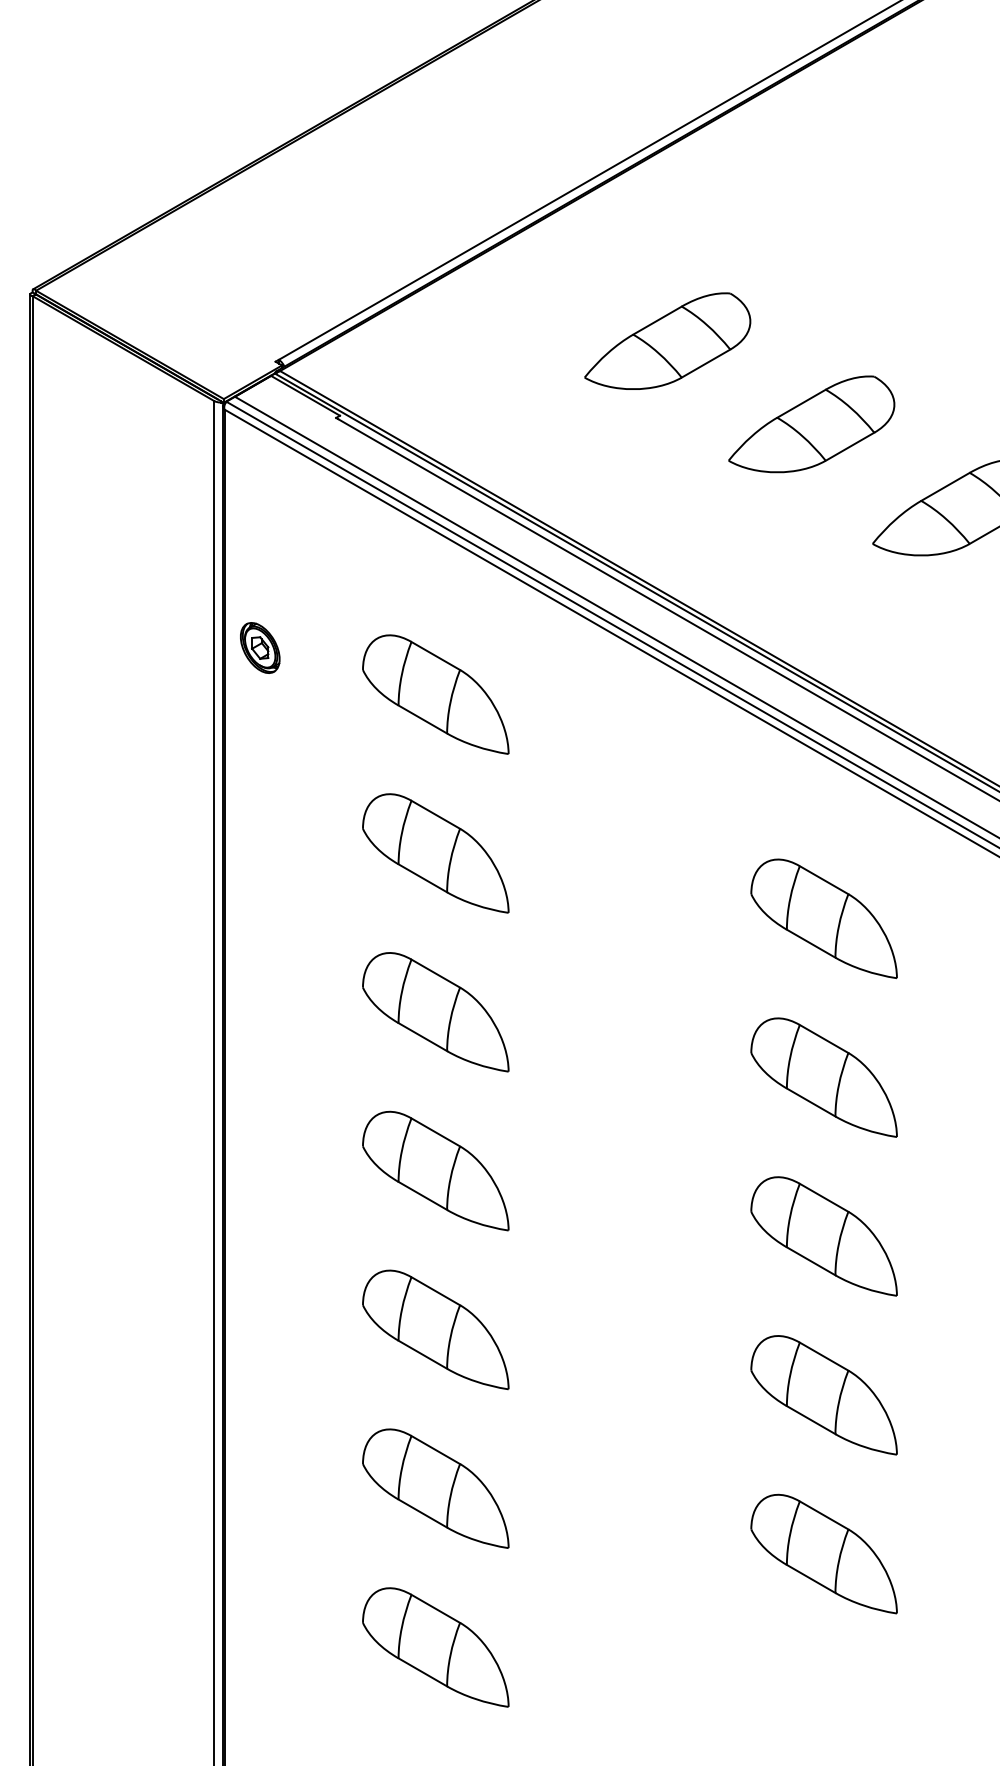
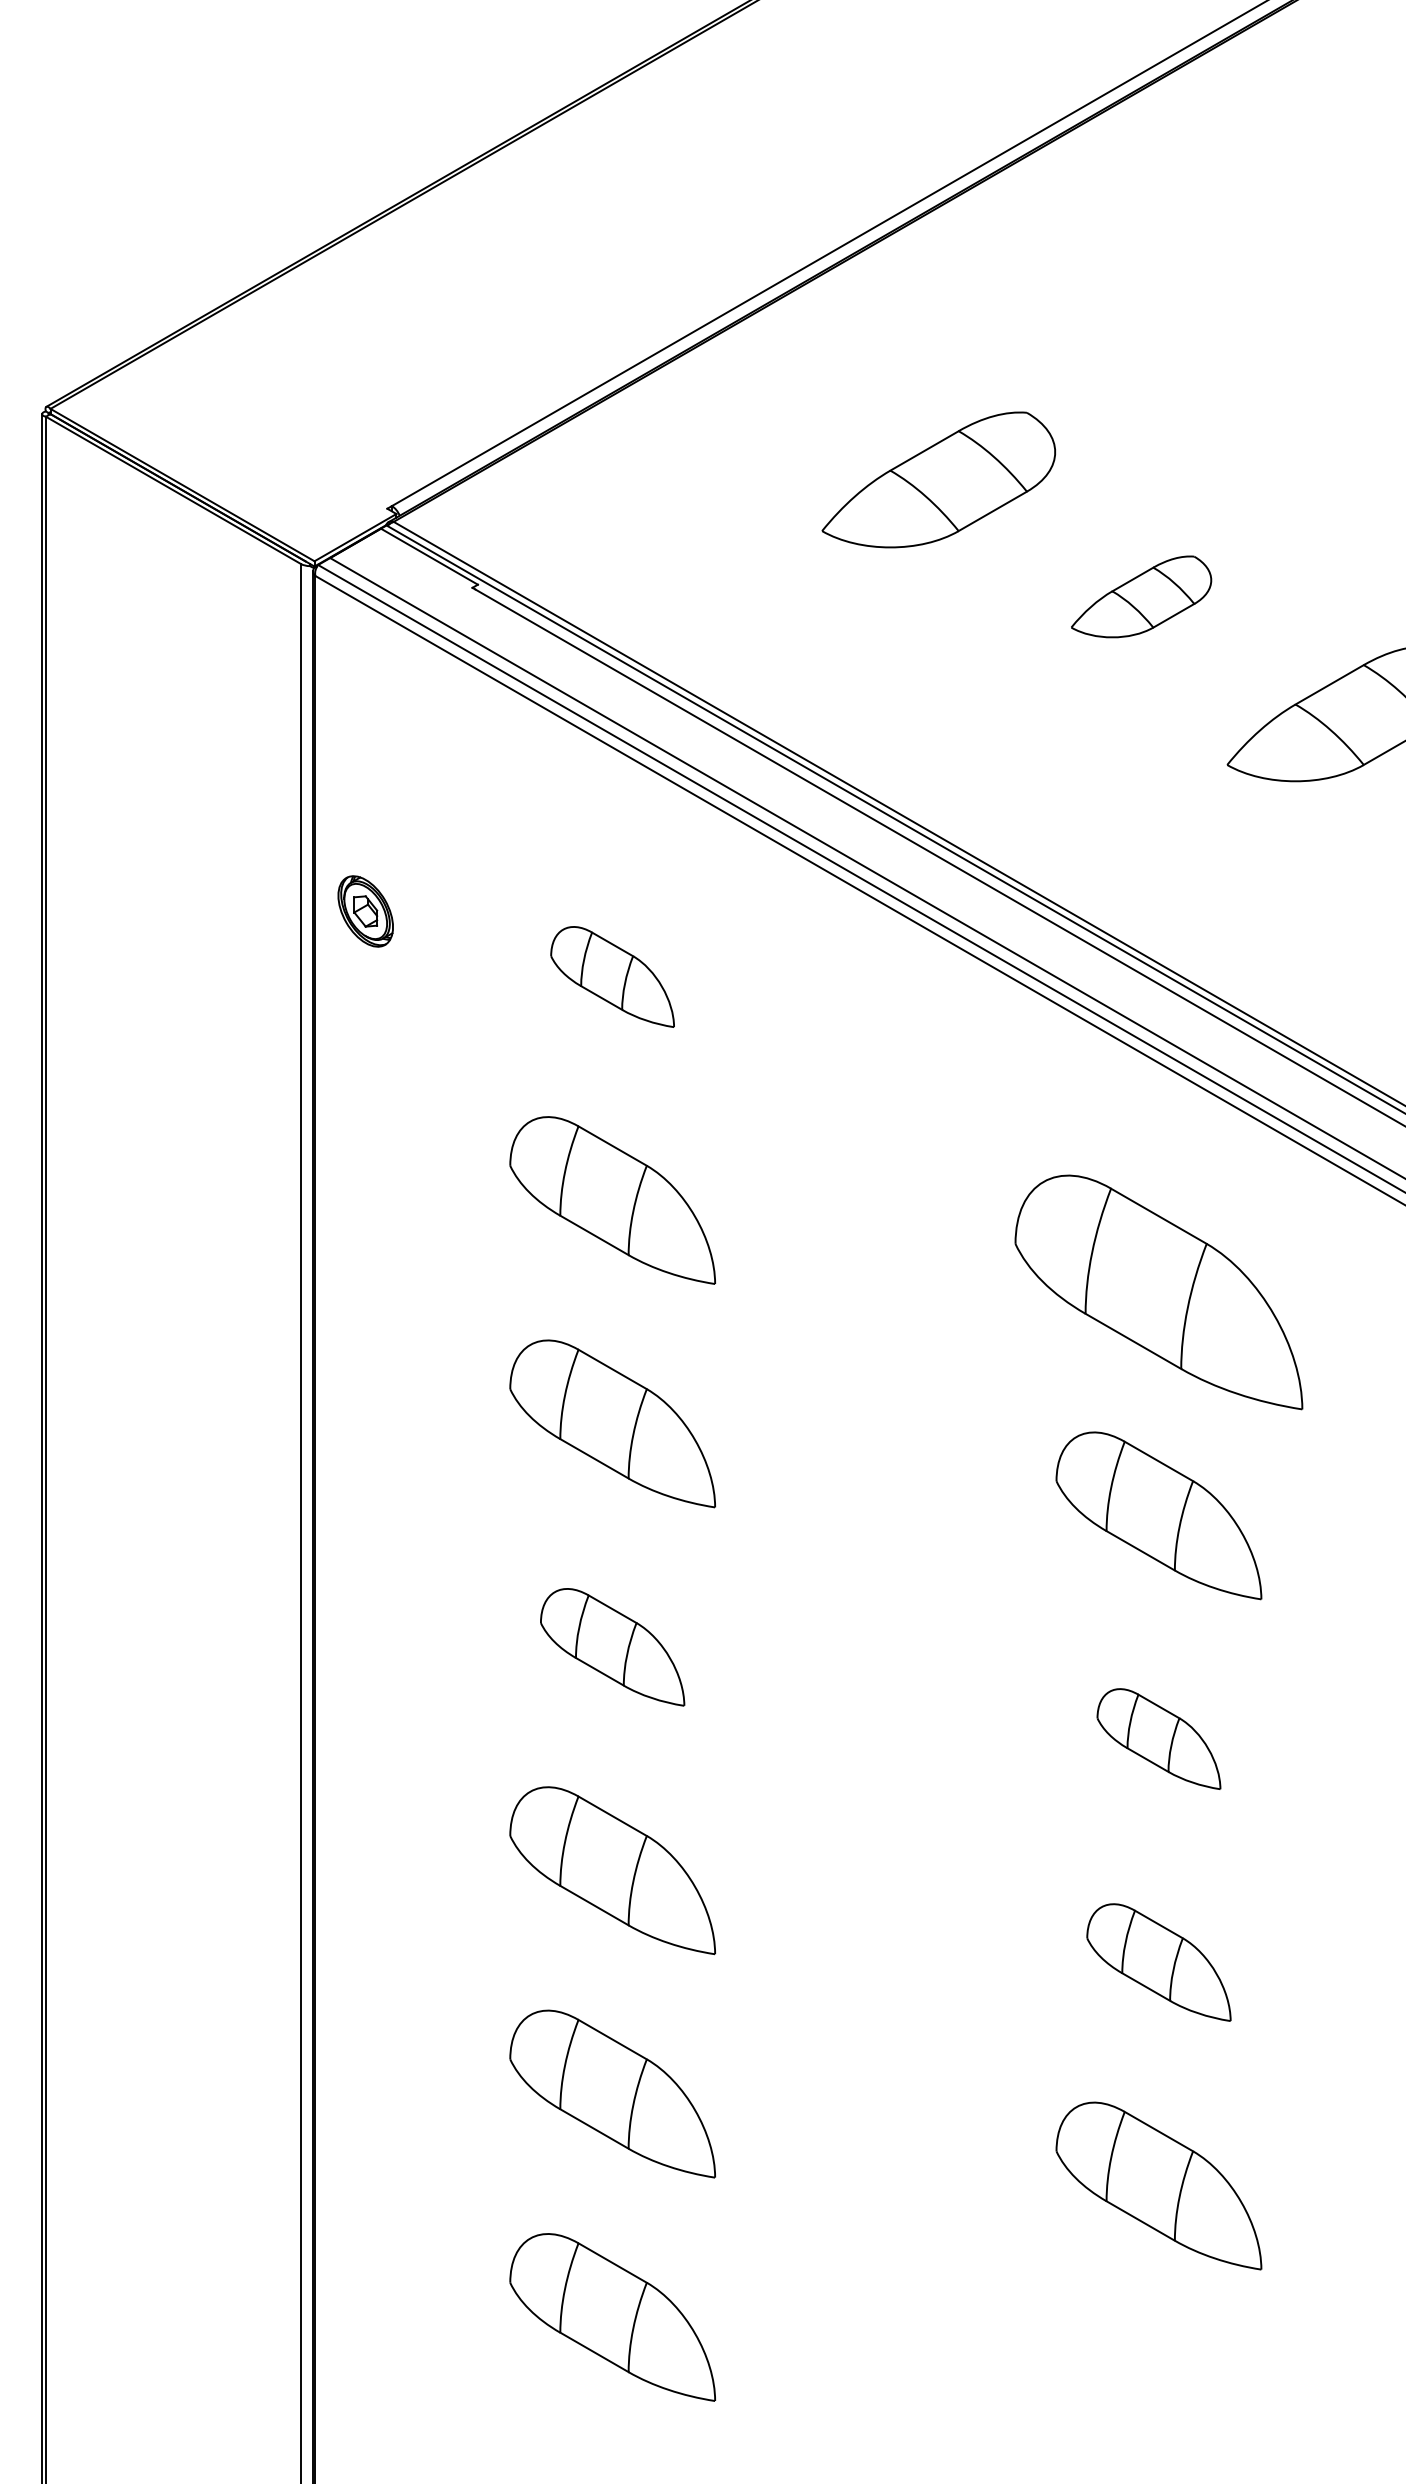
part: (811, 424) -> (1141, 596), size x0.6
part: (435, 694) -> (612, 976), size x0.6
part: (823, 918) -> (1158, 1292), size x1.4
part: (435, 1171) -> (612, 1647), size x0.7
part: (823, 1235) -> (1158, 1738), size x0.6
part: (823, 1395) -> (1158, 1962), size x0.7

